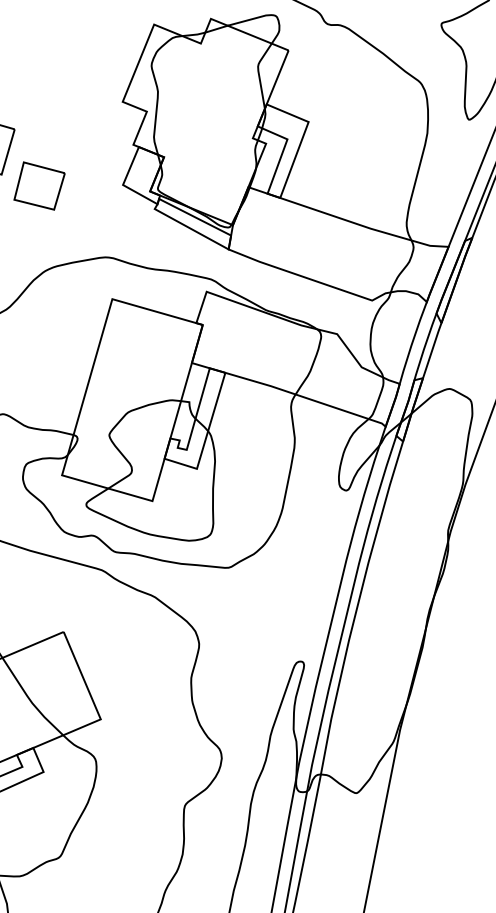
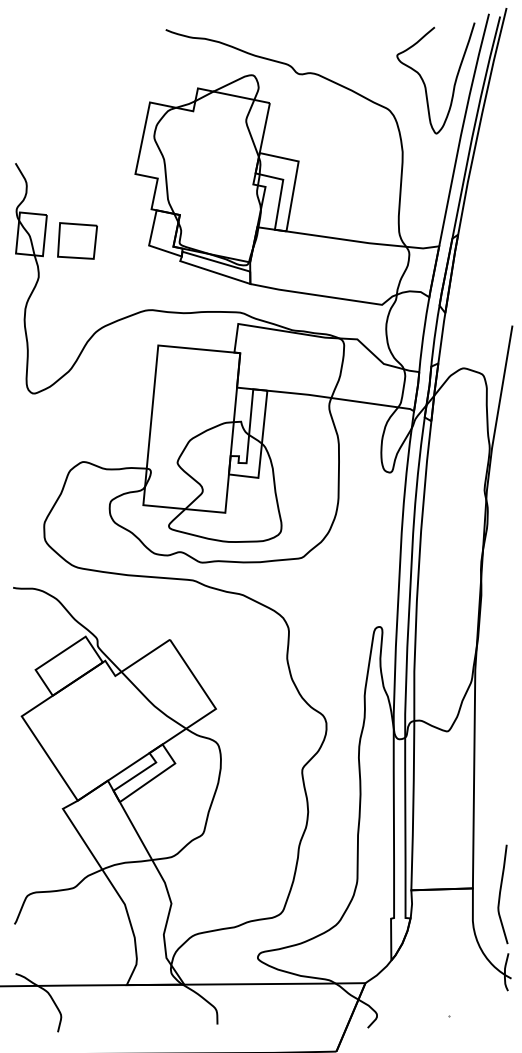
part: (39, 185) -> (77, 240), moved

